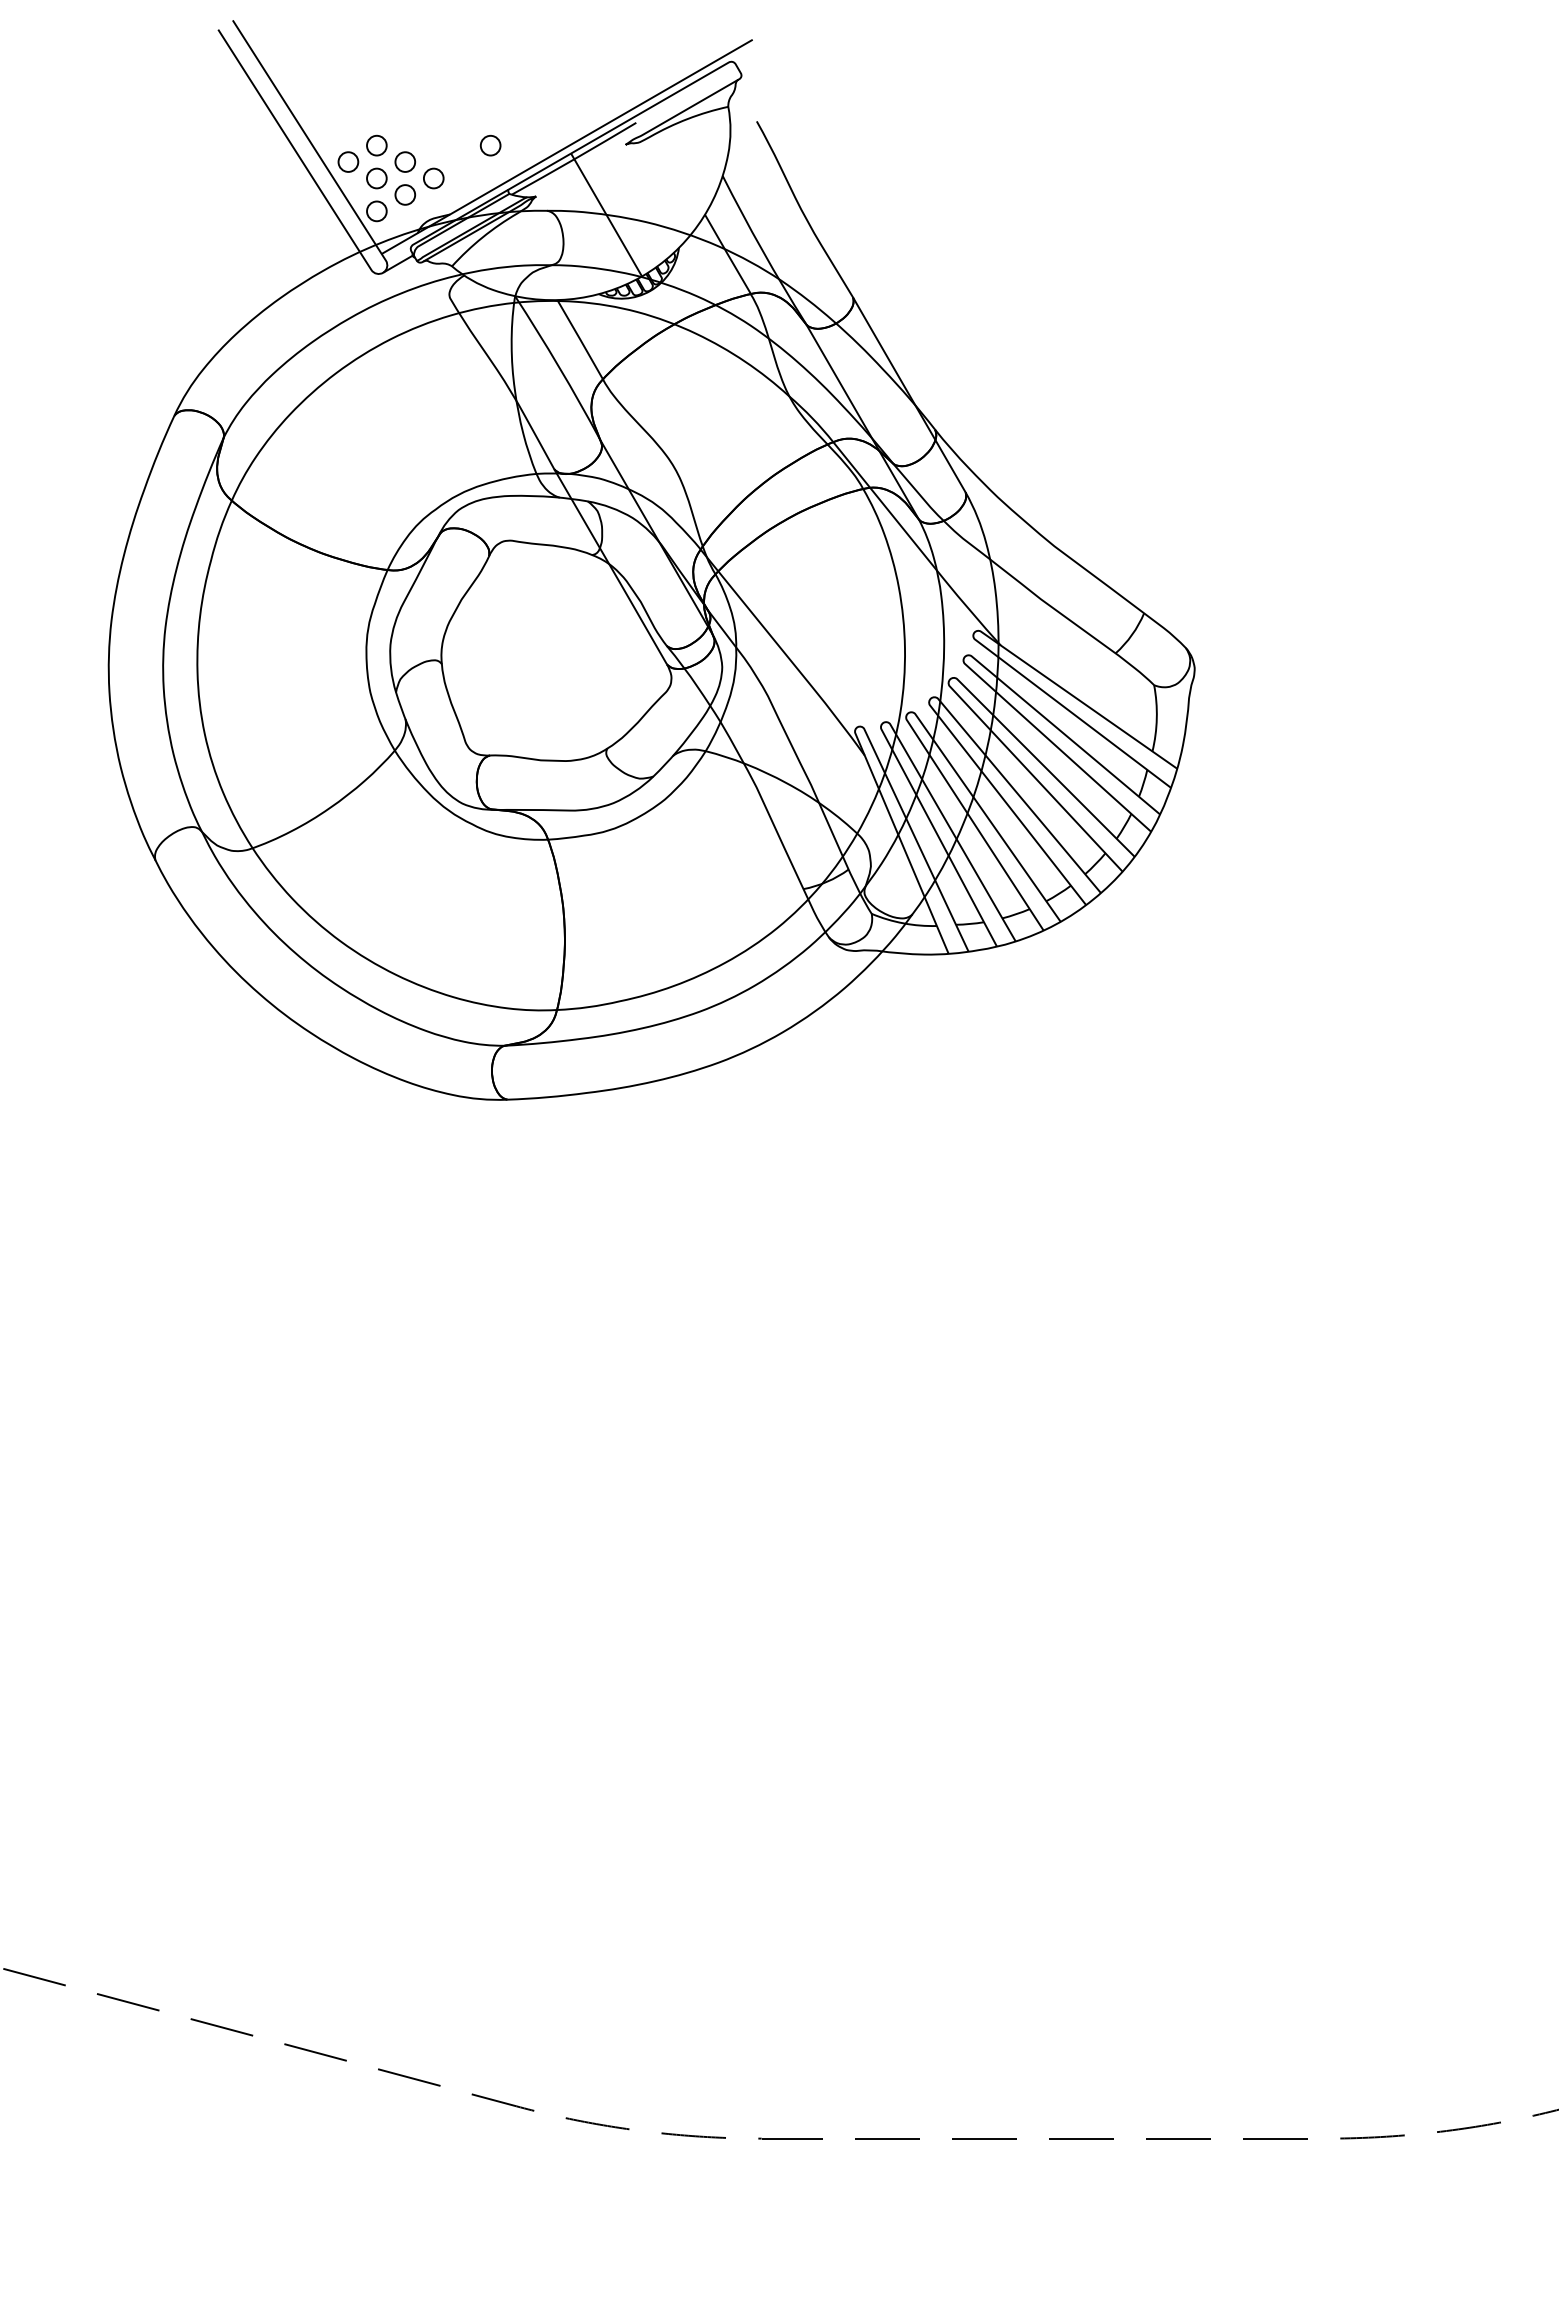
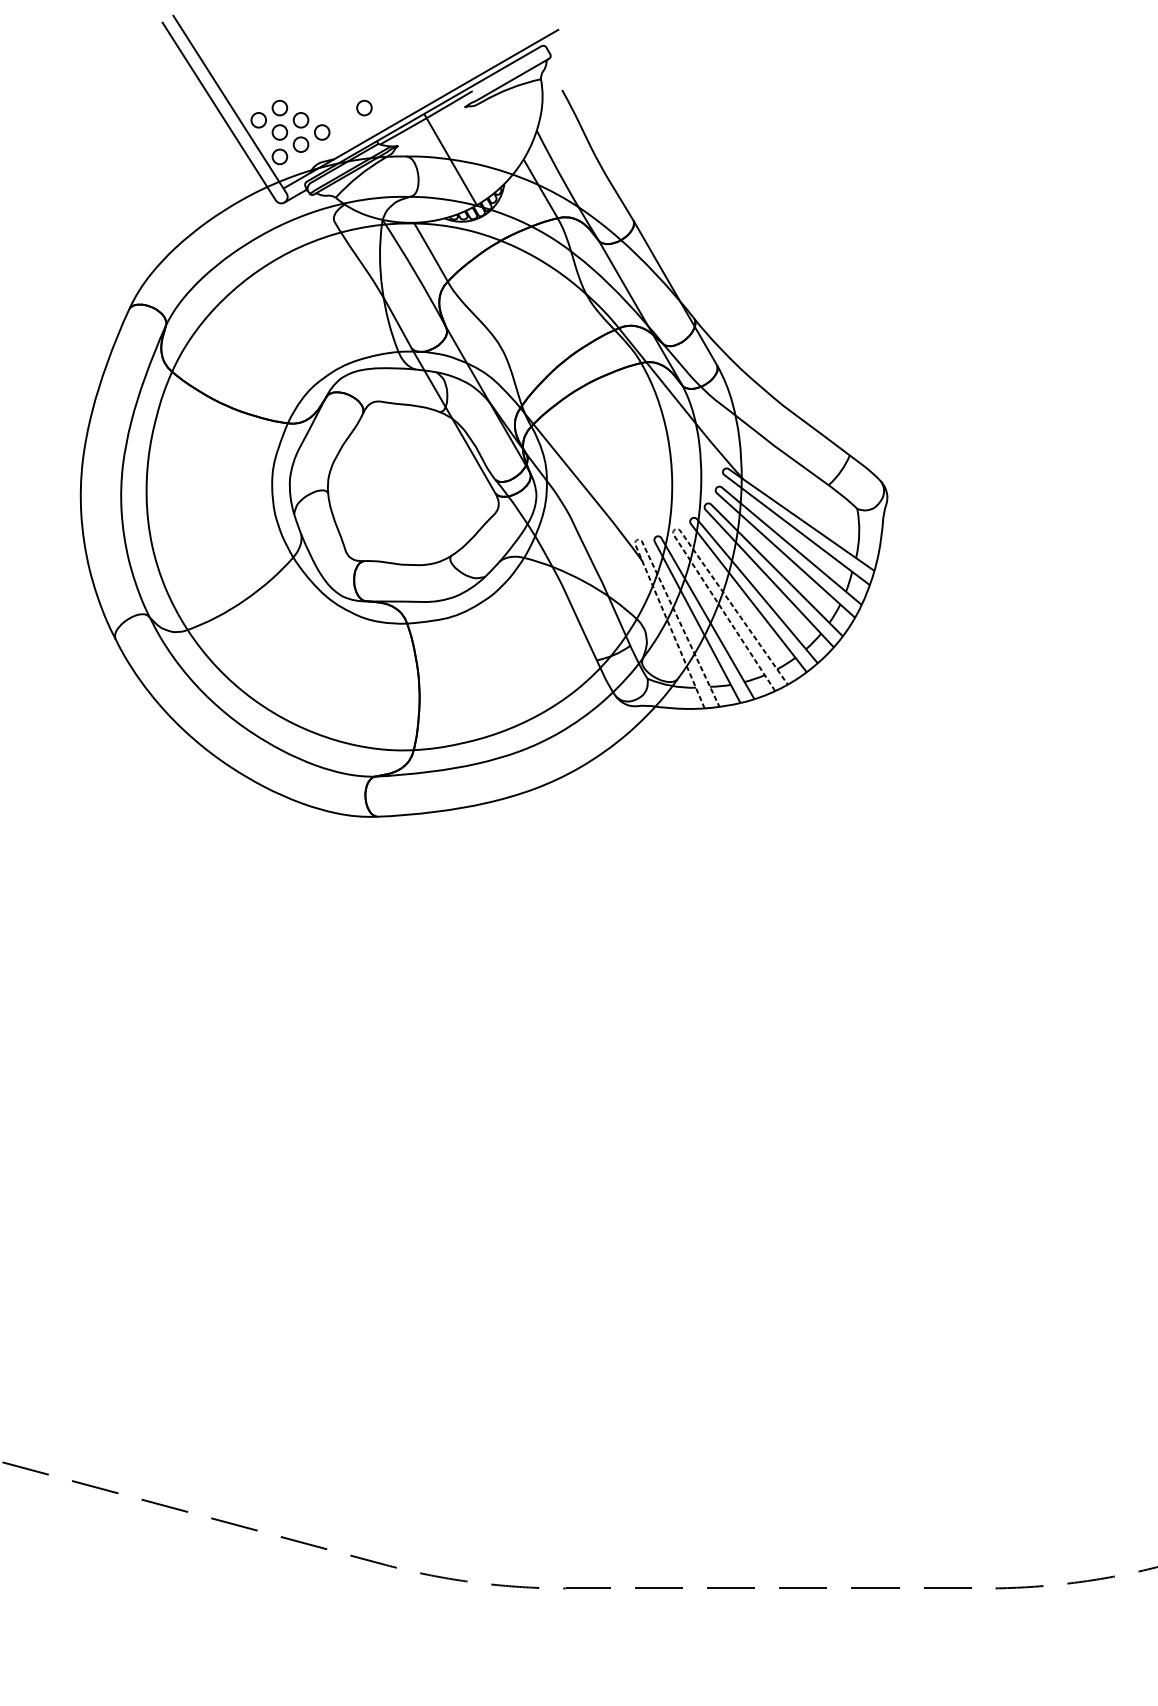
line: (909, 712) -> (675, 529), solid -> dashed
line: (859, 726) -> (638, 539), solid -> dashed

